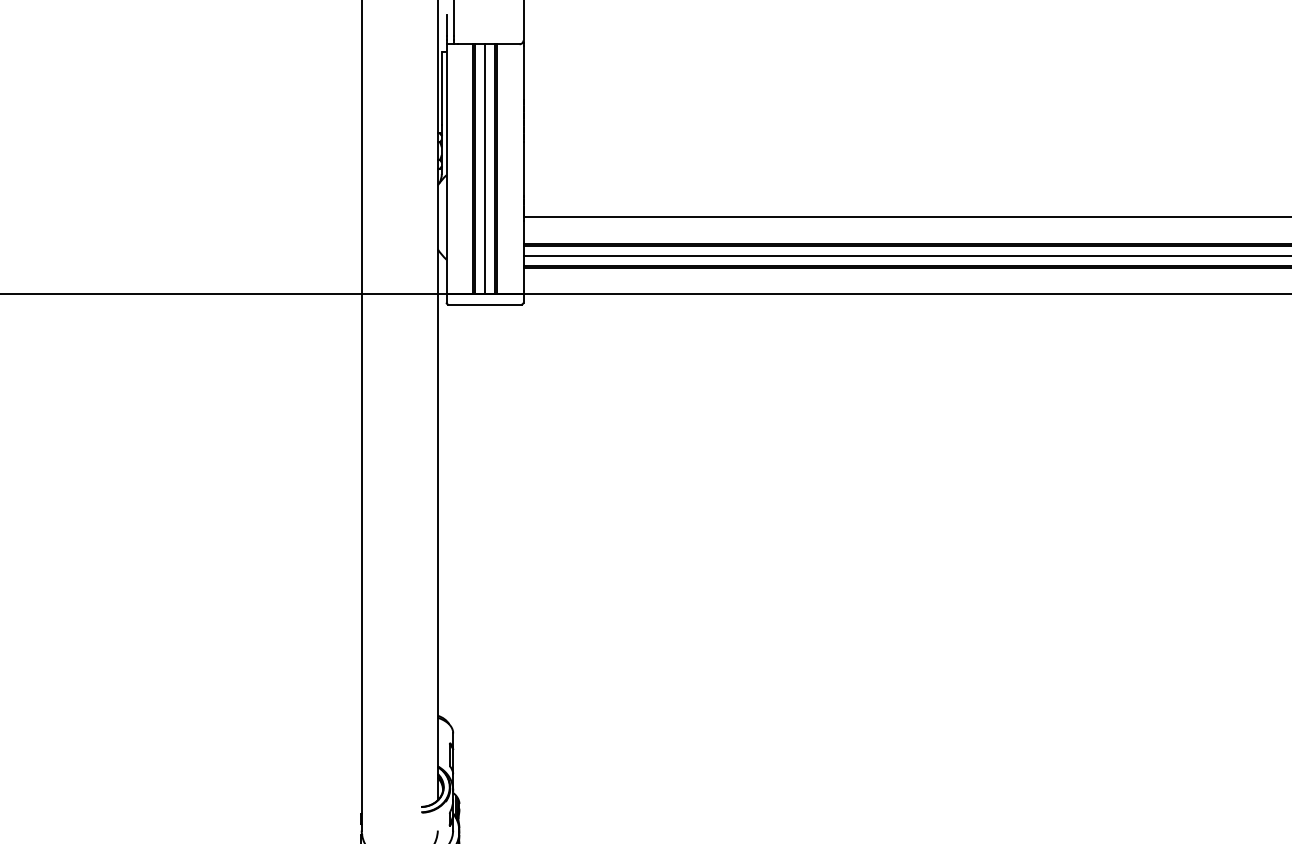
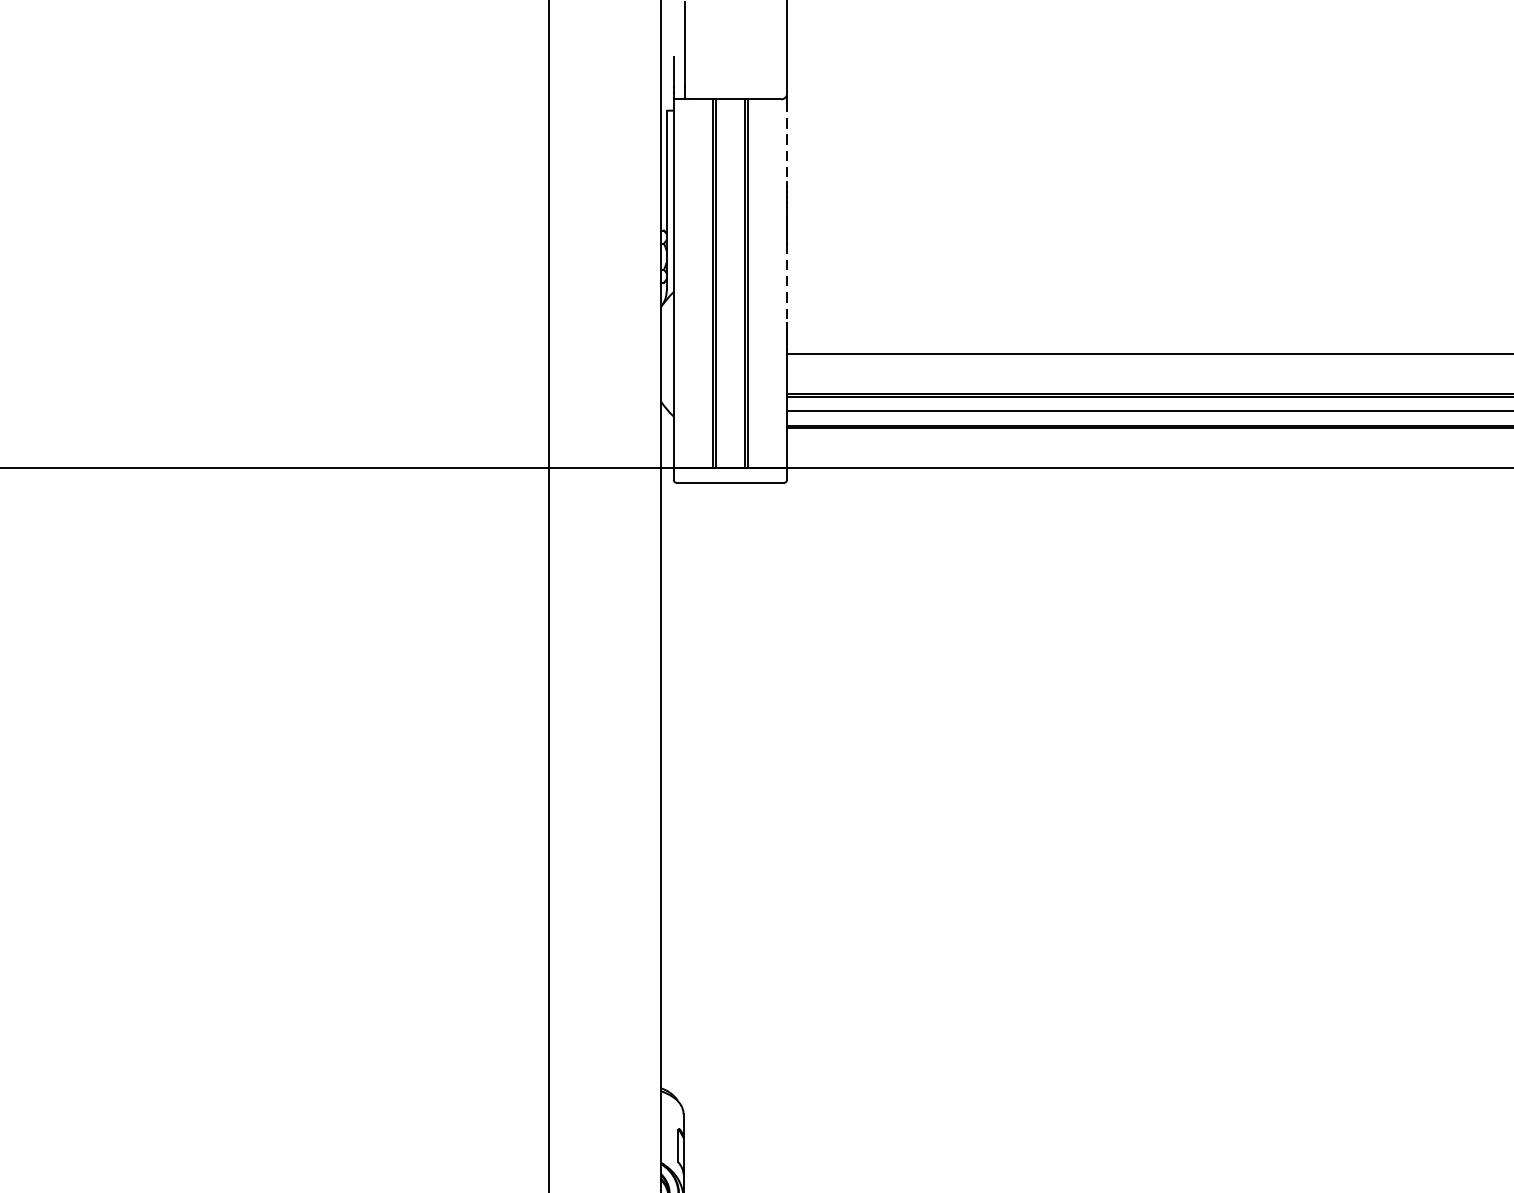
line: (523, 73) -> (787, 142), solid -> dashed
line: (485, 169) -> (731, 283), removed
line: (523, 169) -> (787, 283), solid -> dashed

